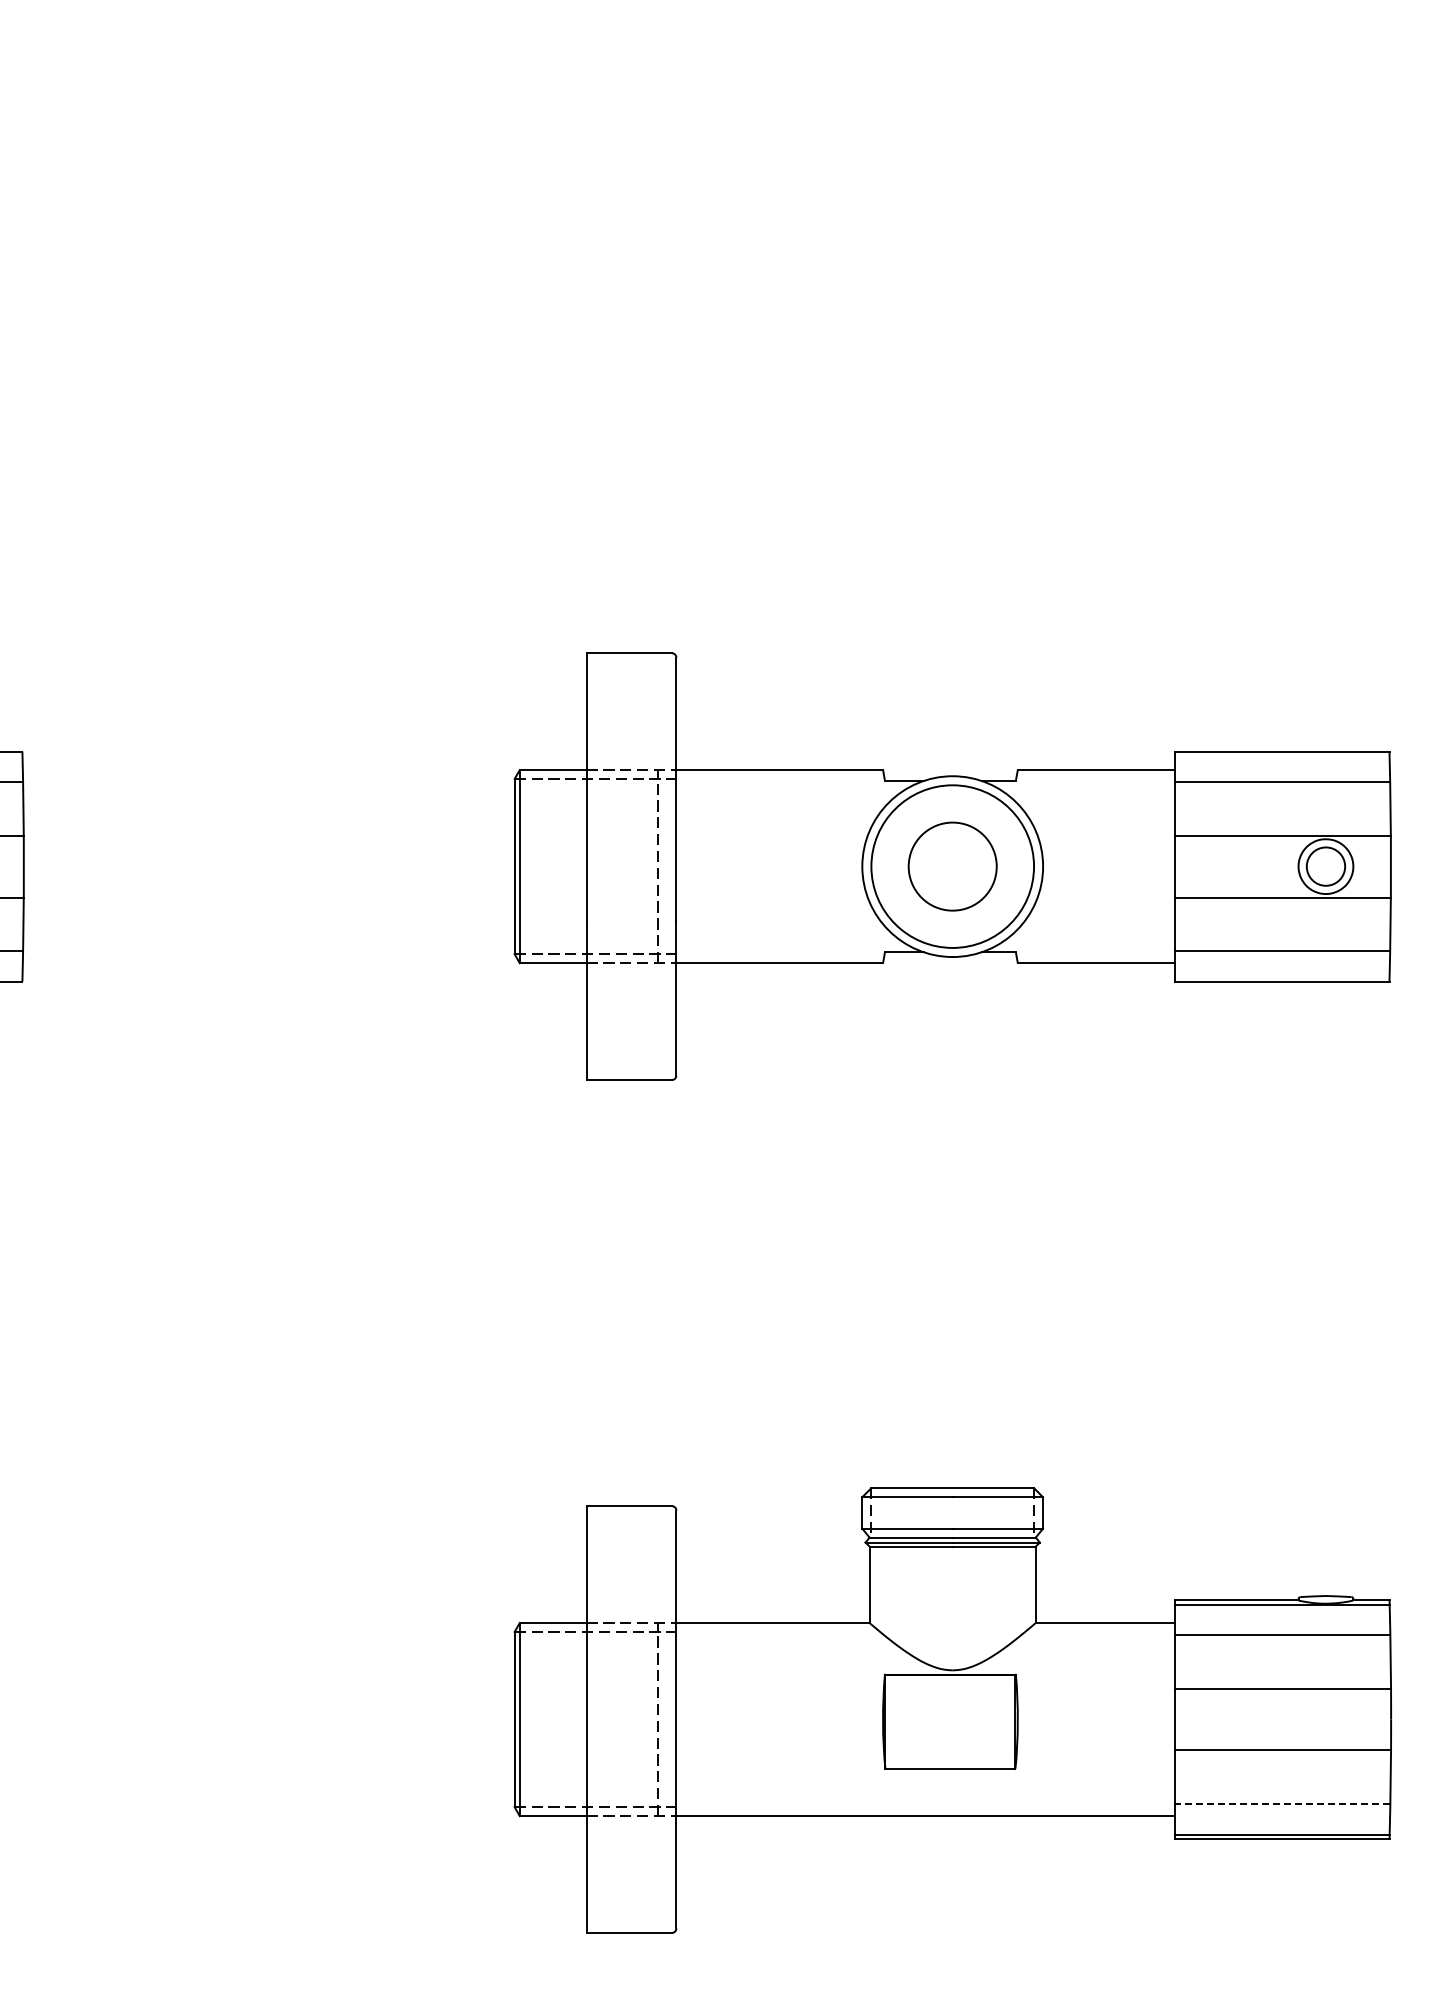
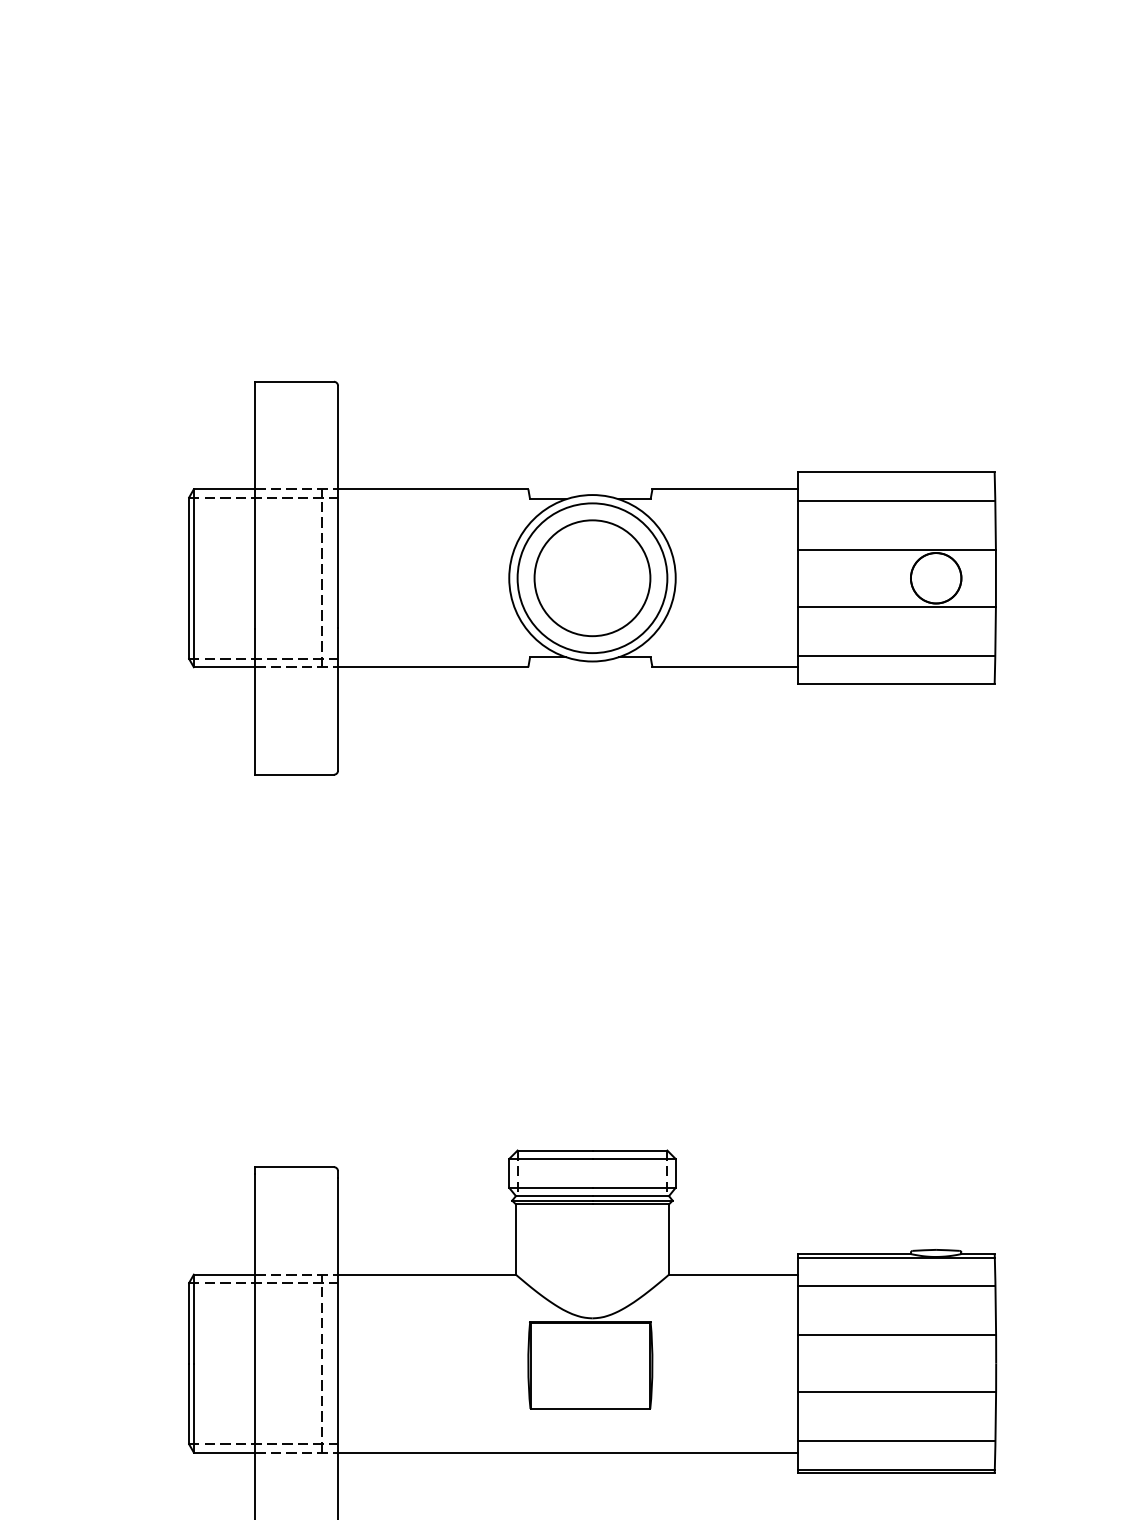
circle: (952, 866) -> (592, 578), size x1.43
circle: (1325, 866) -> (935, 578), size x1.43
line: (1282, 1803) -> (896, 1440), dashed -> solid

